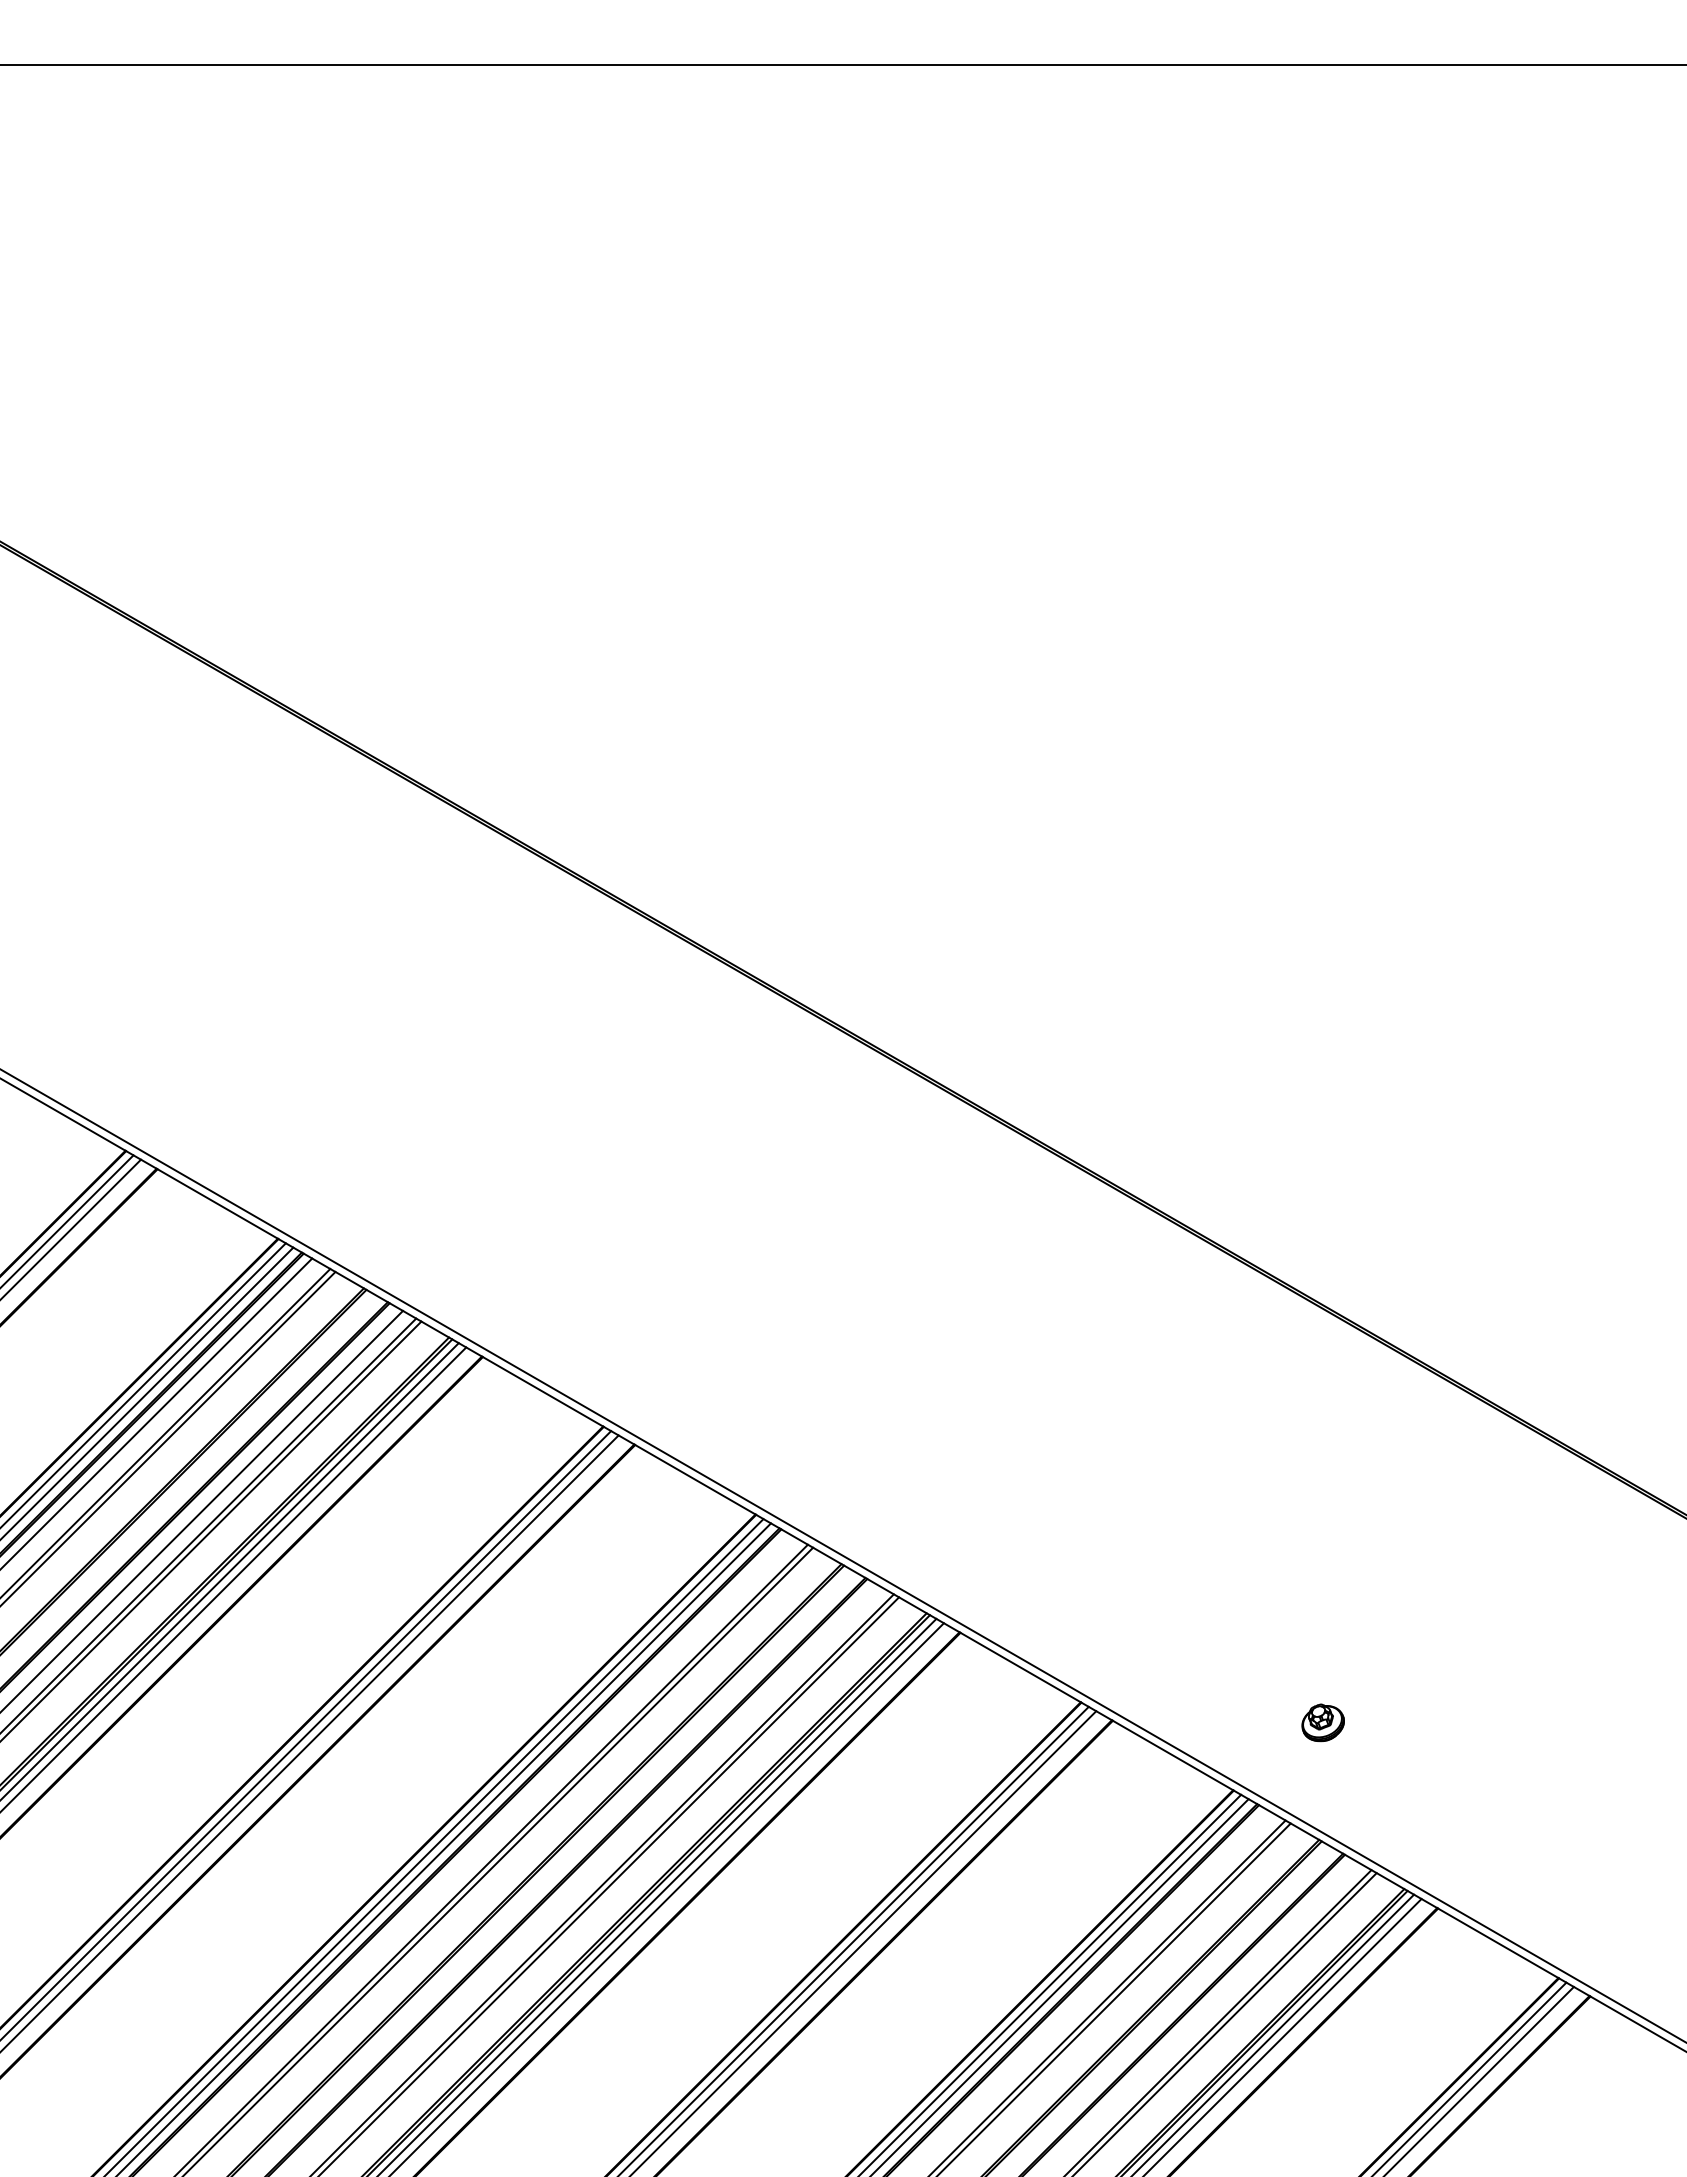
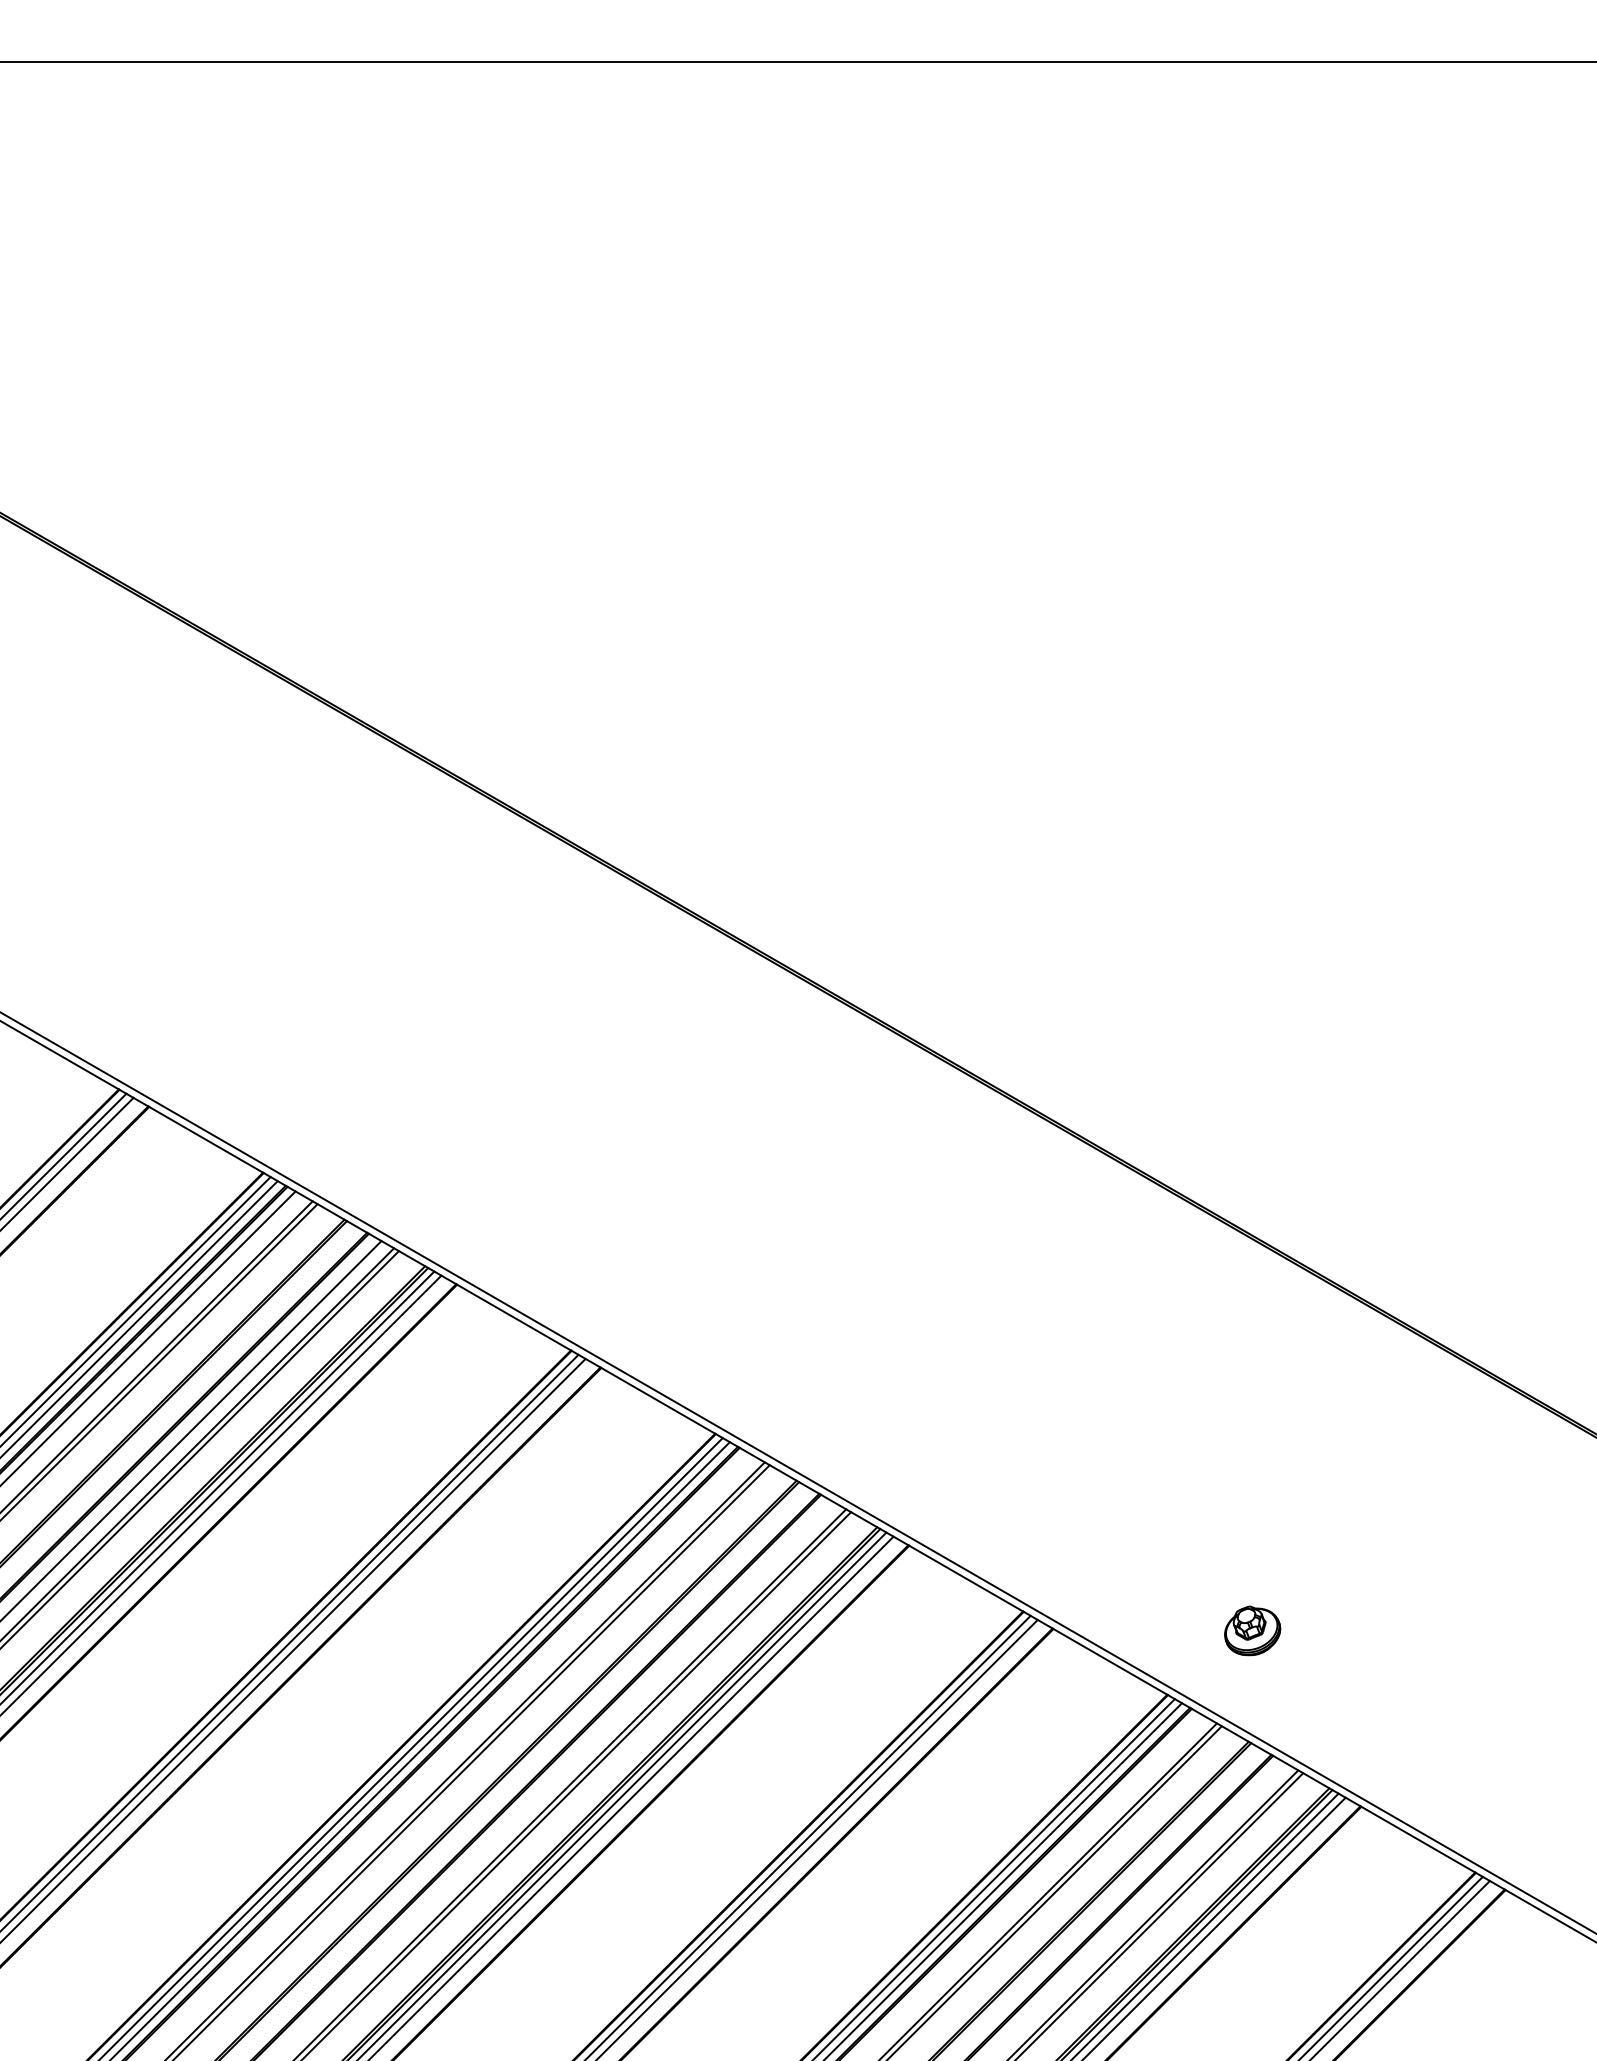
part: (1322, 1722) -> (1251, 1630), size x1.4

